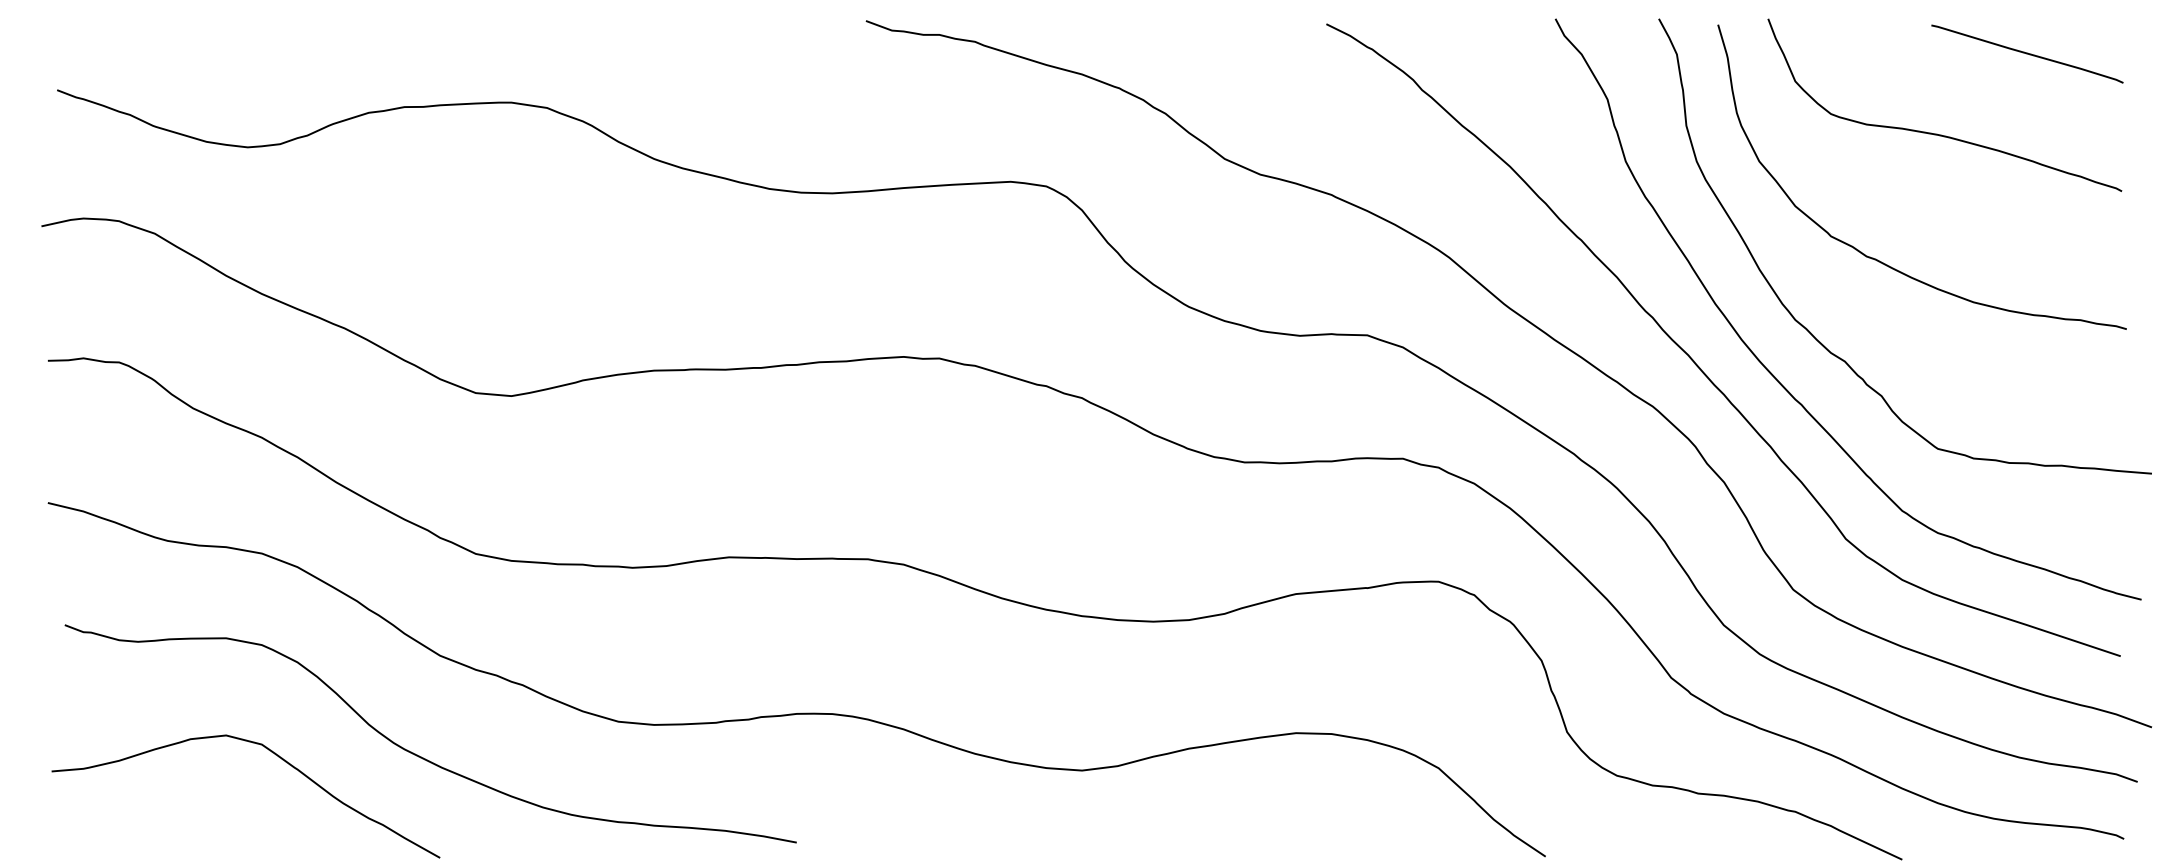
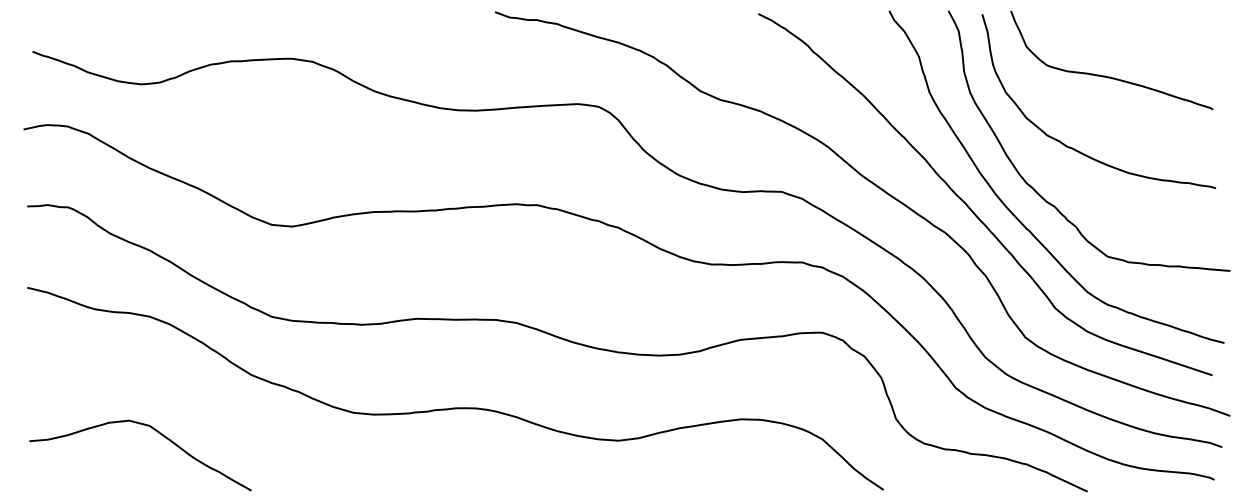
line: (2027, 53) -> (1159, 30), removed
curve: (419, 754) -> (239, 431), removed

